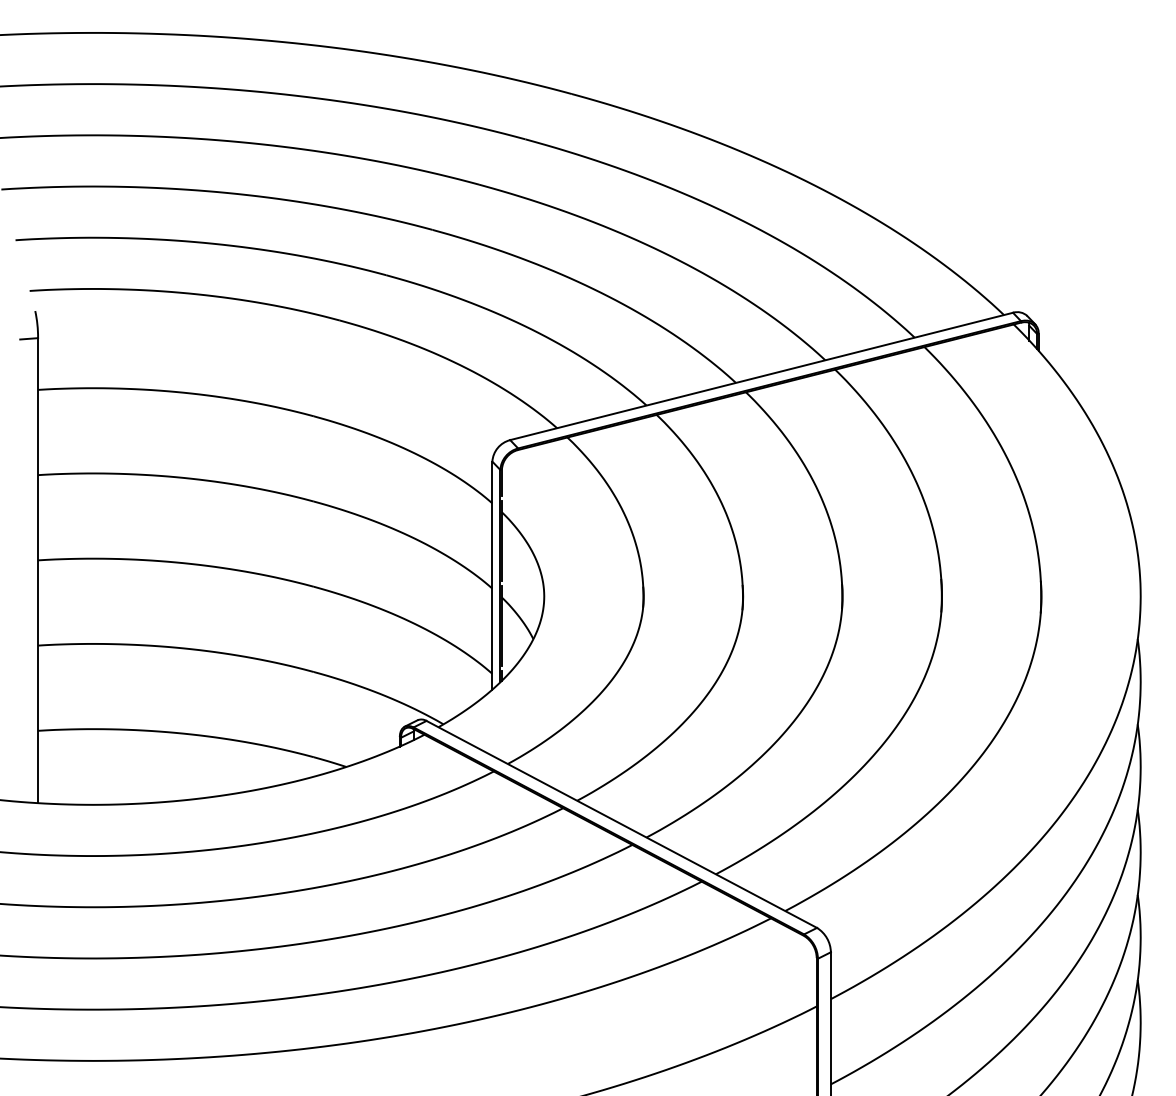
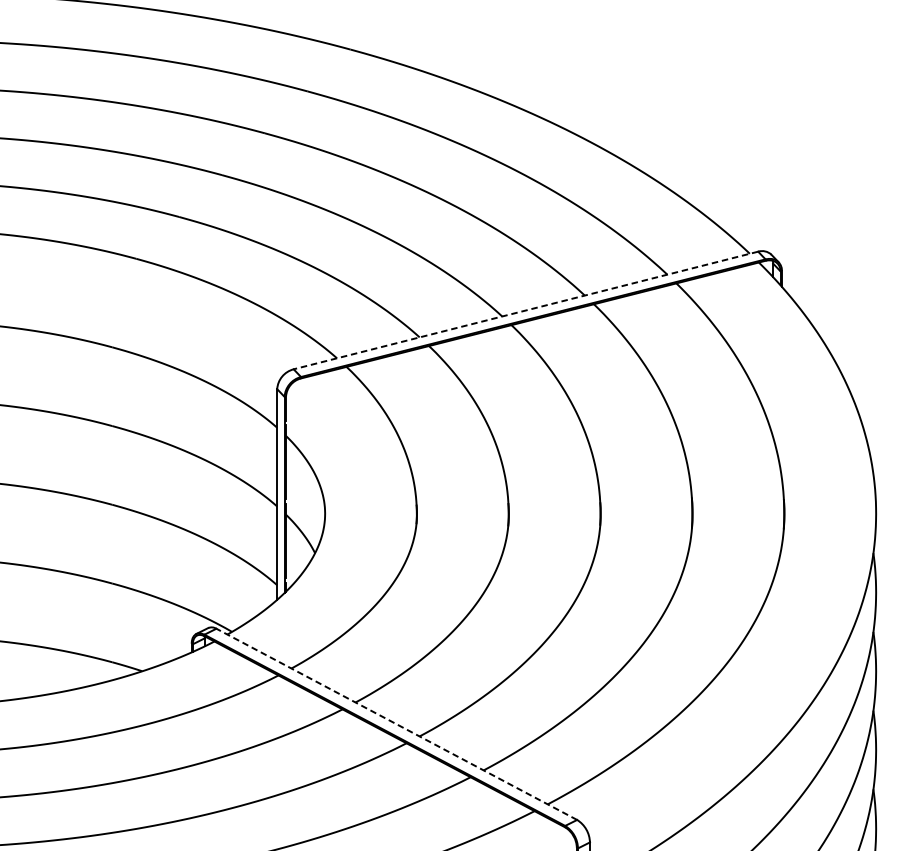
line: (761, 376) -> (525, 310), solid -> dashed
line: (621, 824) -> (396, 724), solid -> dashed

